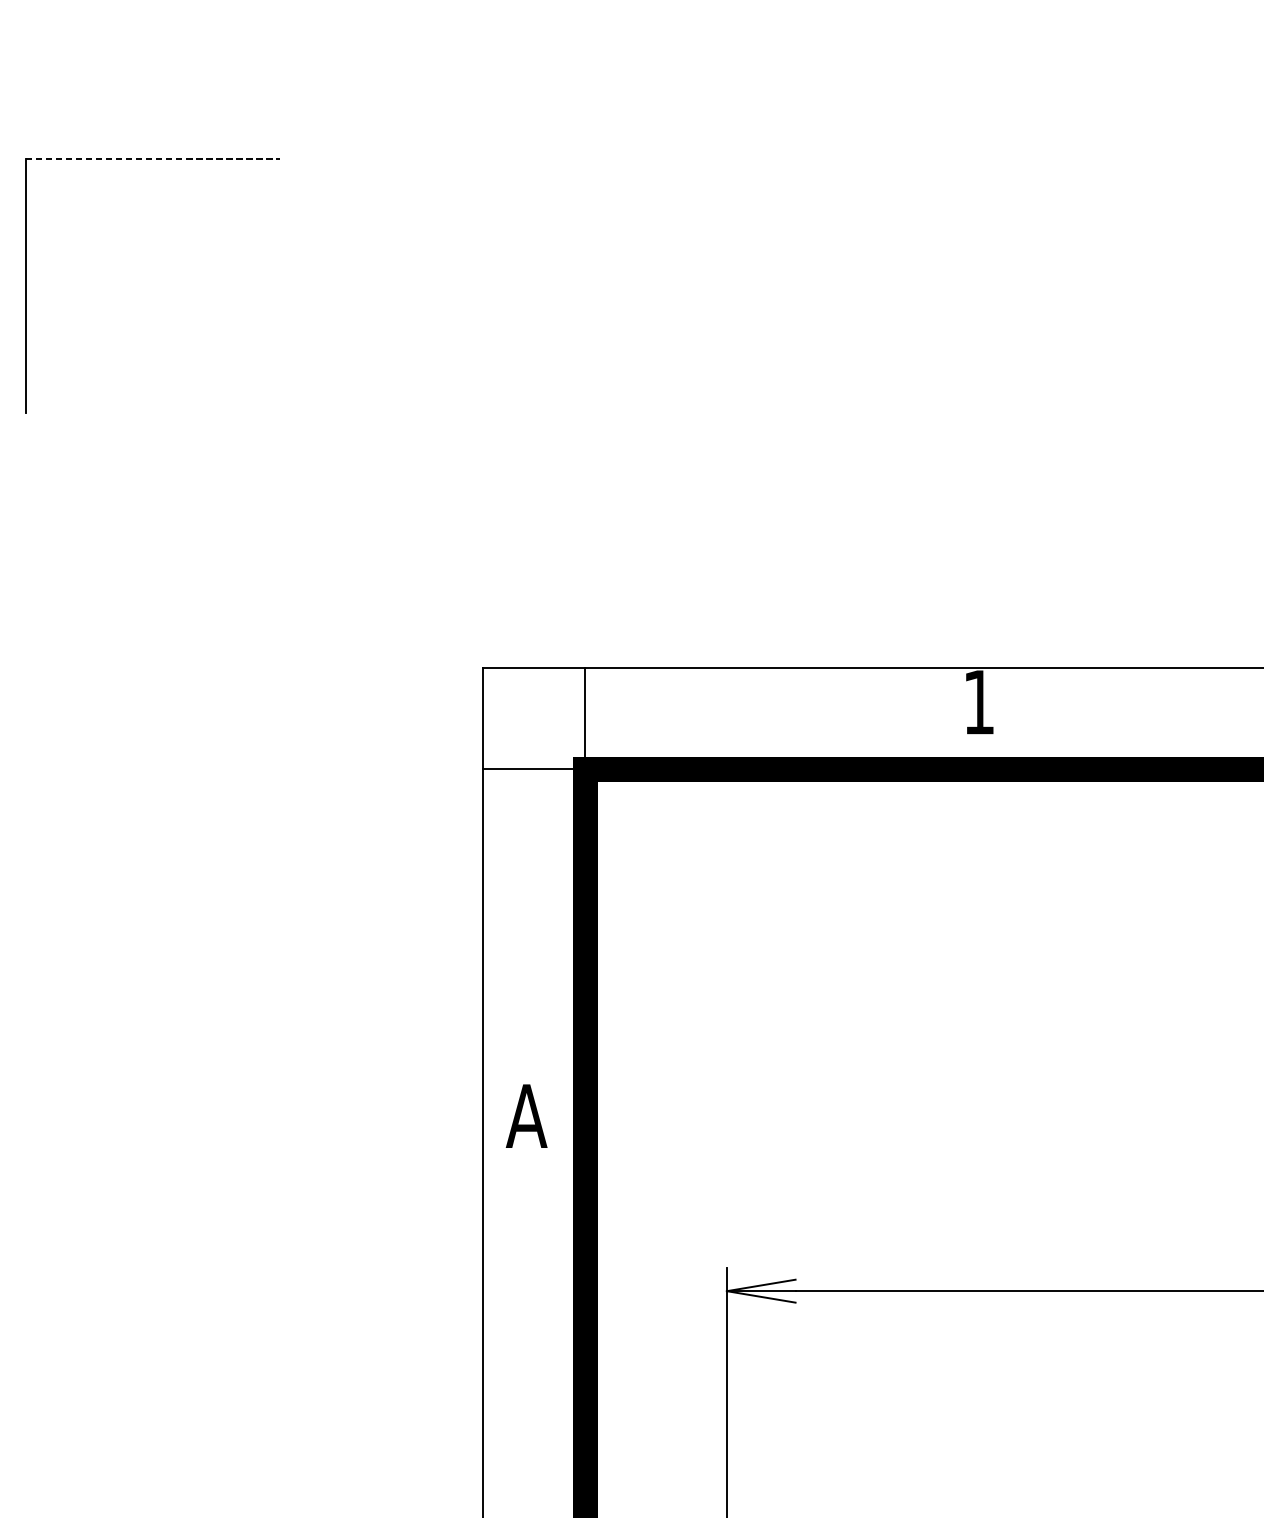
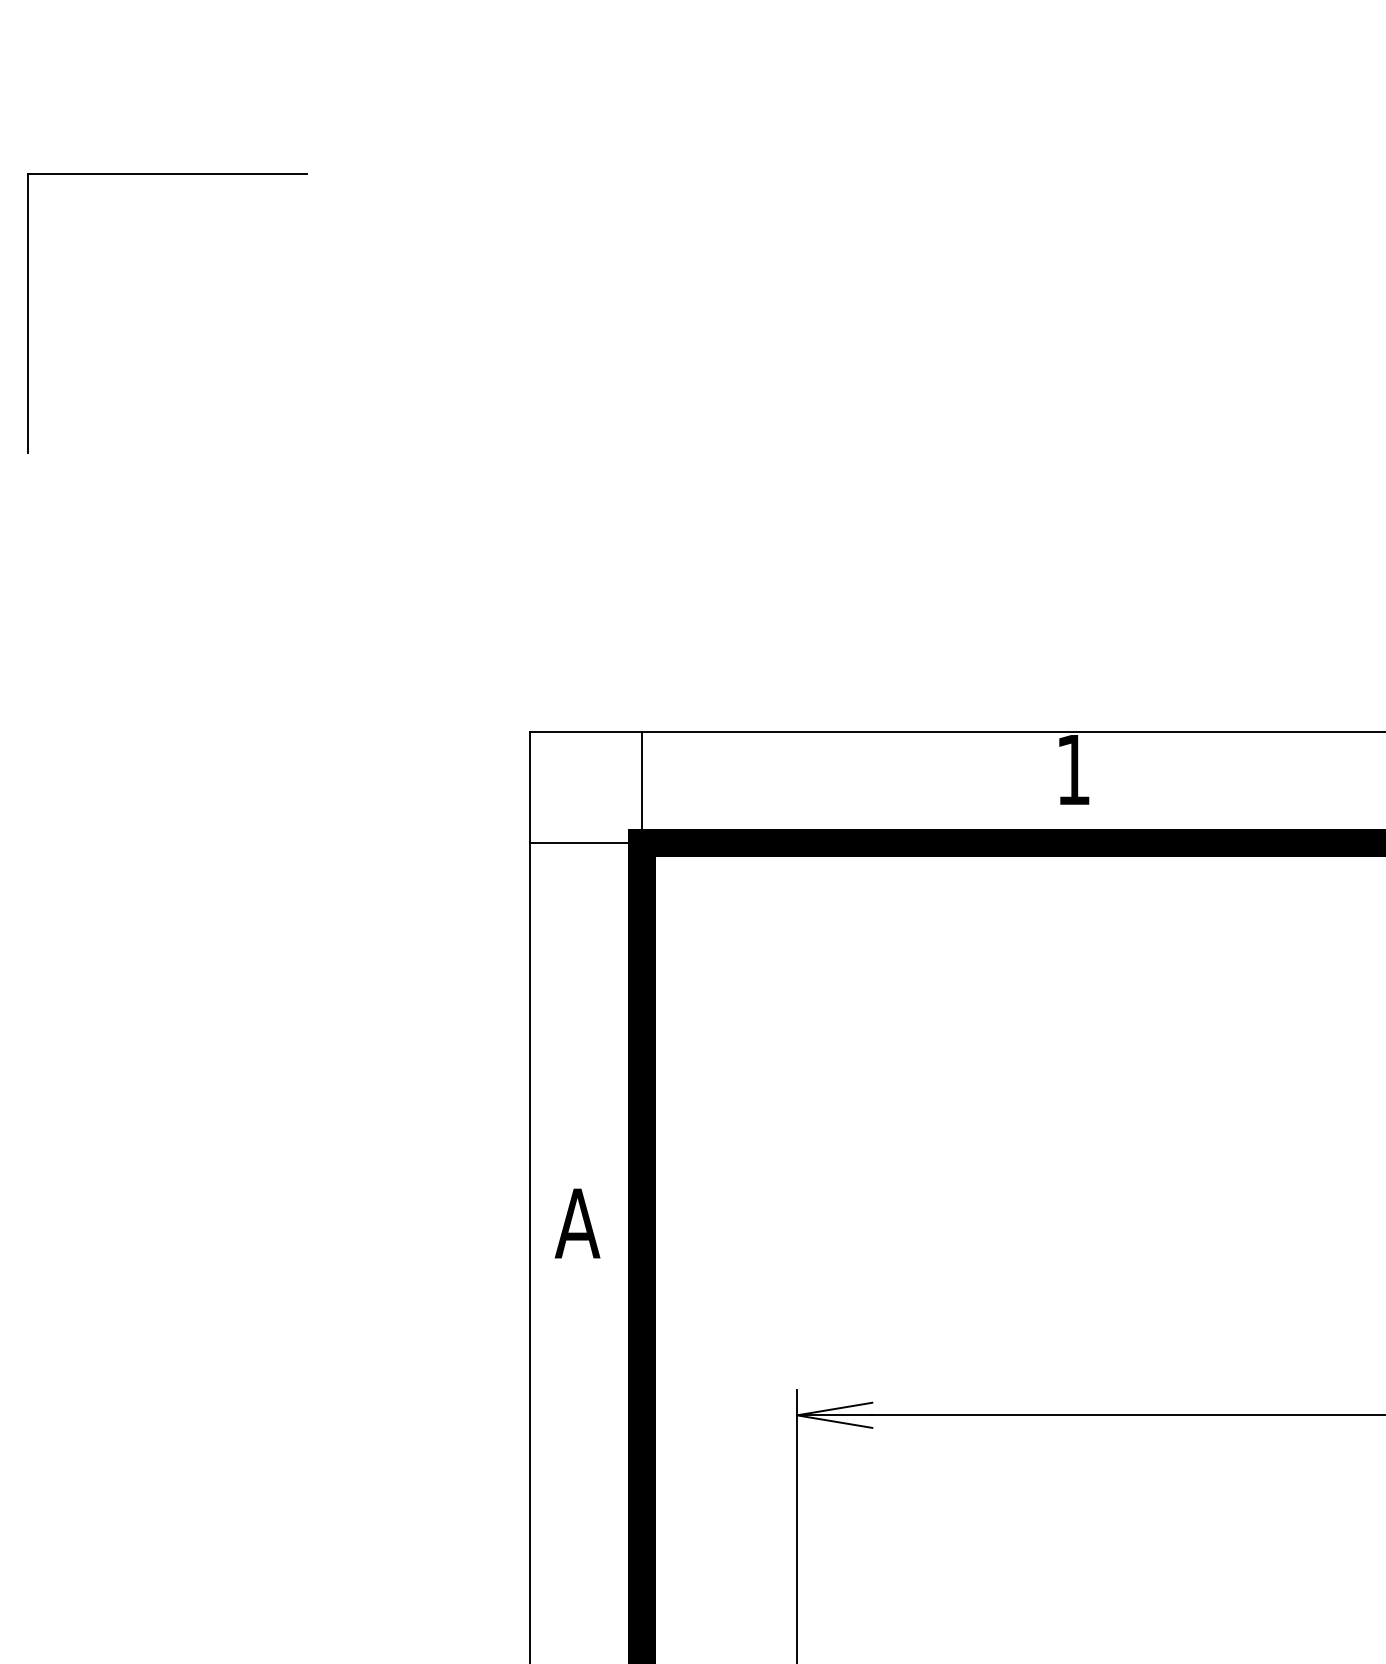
line: (153, 159) -> (168, 174), dashed -> solid

